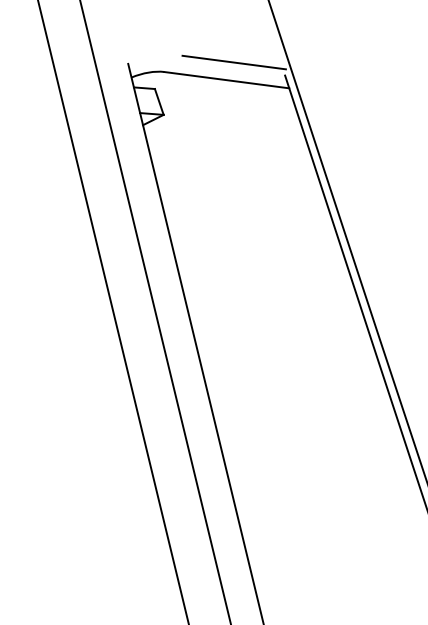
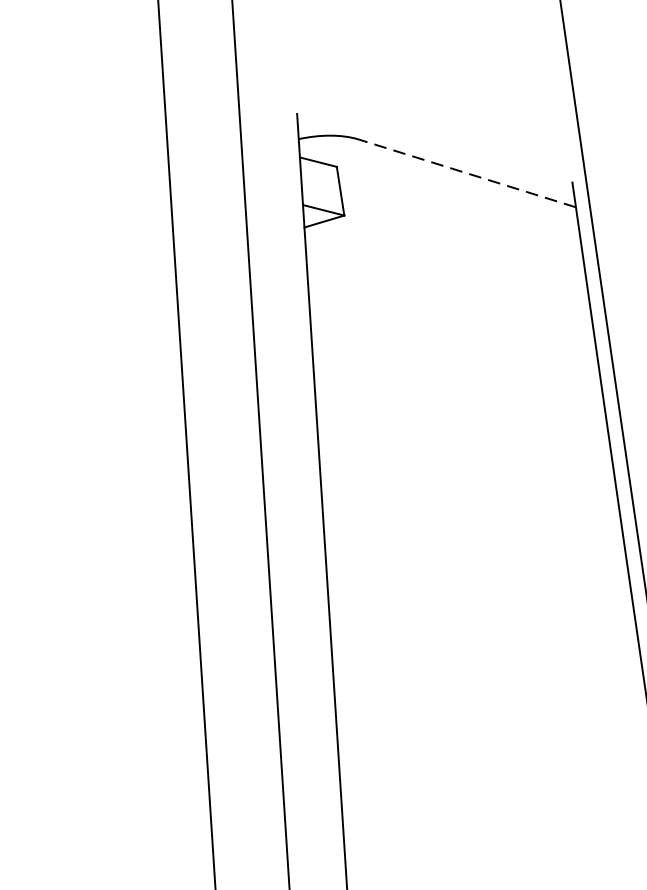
line: (233, 62) -> (484, 144), removed
line: (226, 80) -> (466, 173), solid -> dashed

